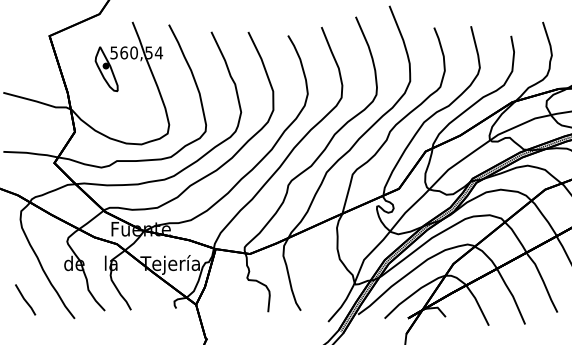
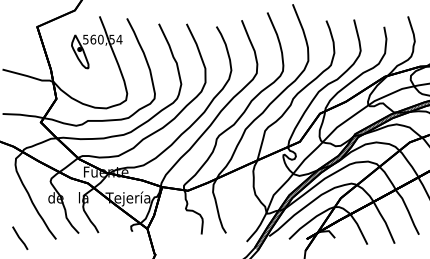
line: (25, 298) -> (20, 237), moved

